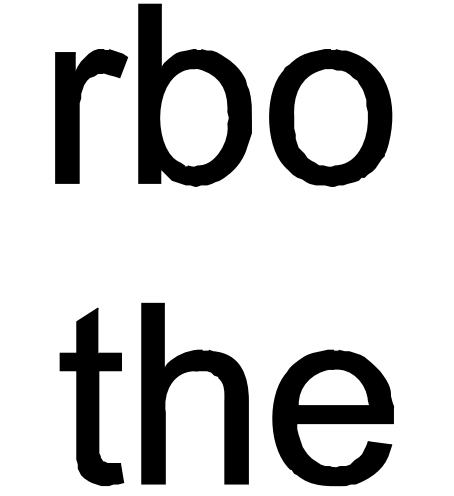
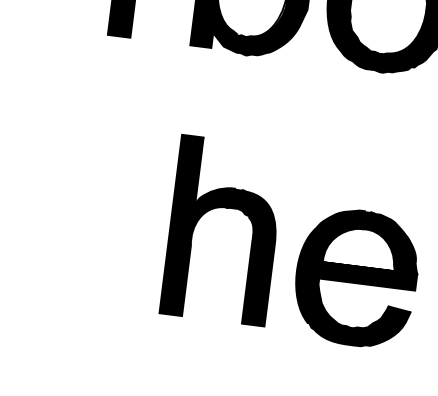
part: (194, 371) -> (225, 208), moved
part: (91, 396) -> (116, 251), removed
part: (333, 417) -> (356, 277), moved

